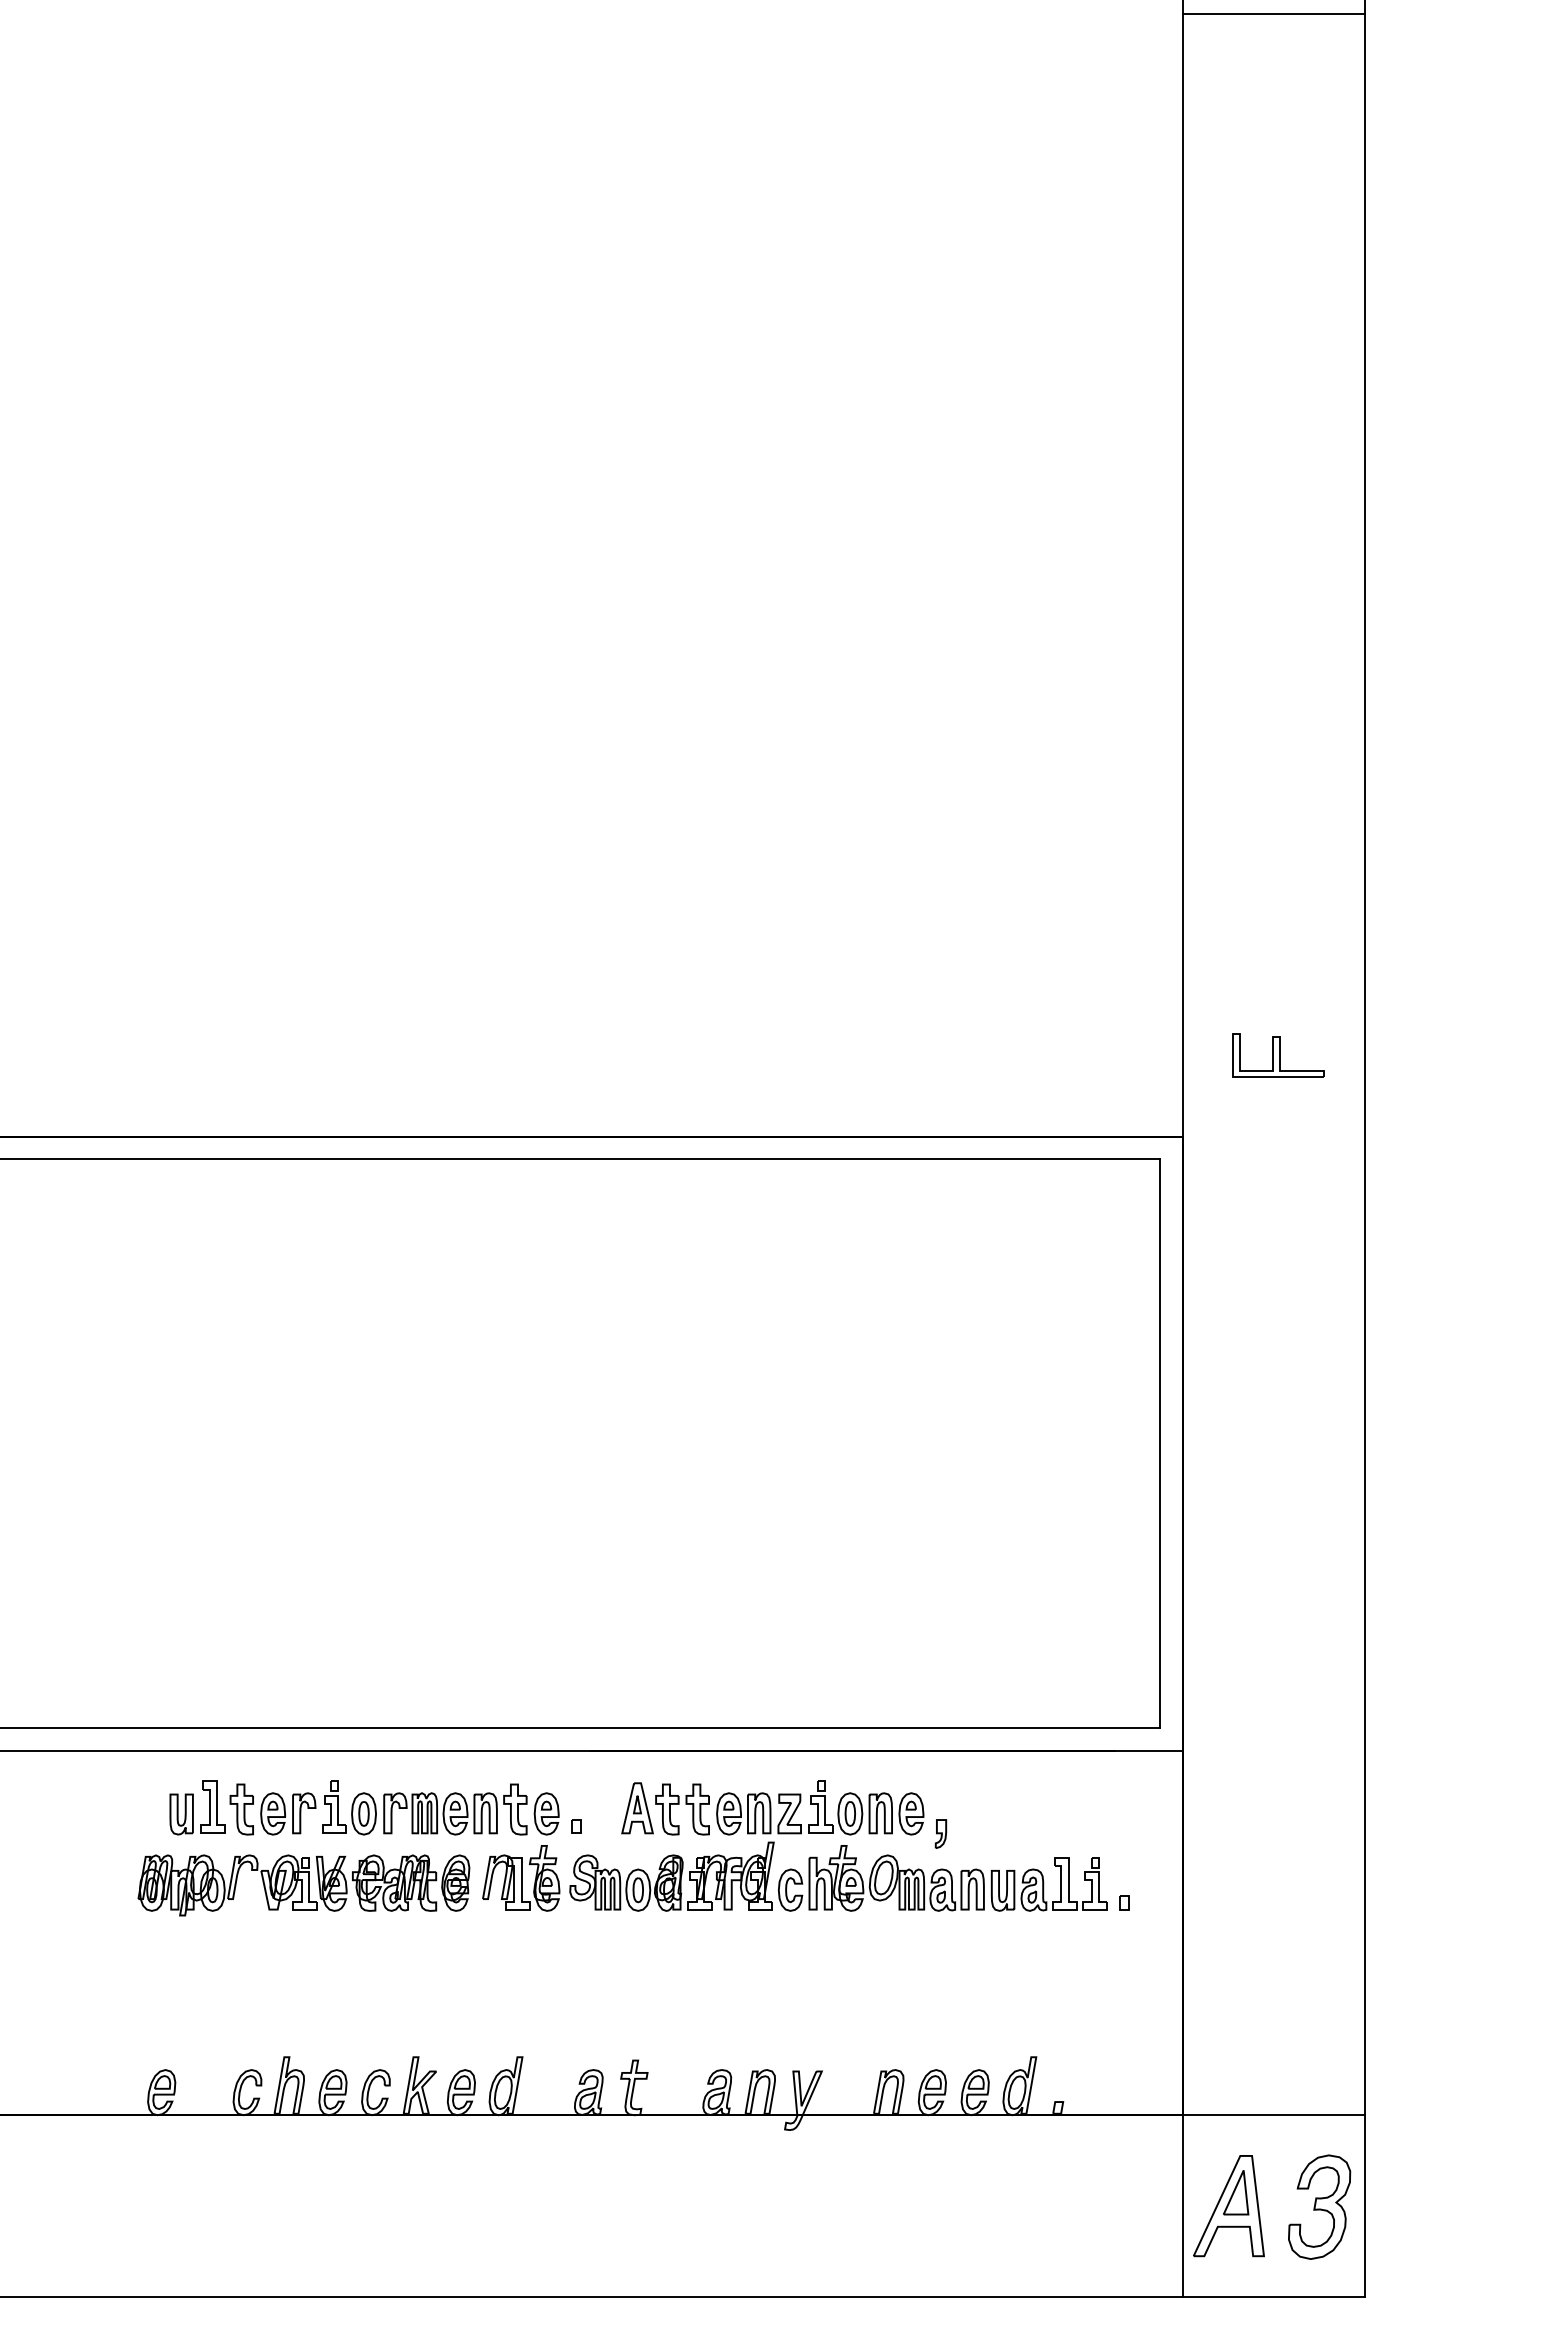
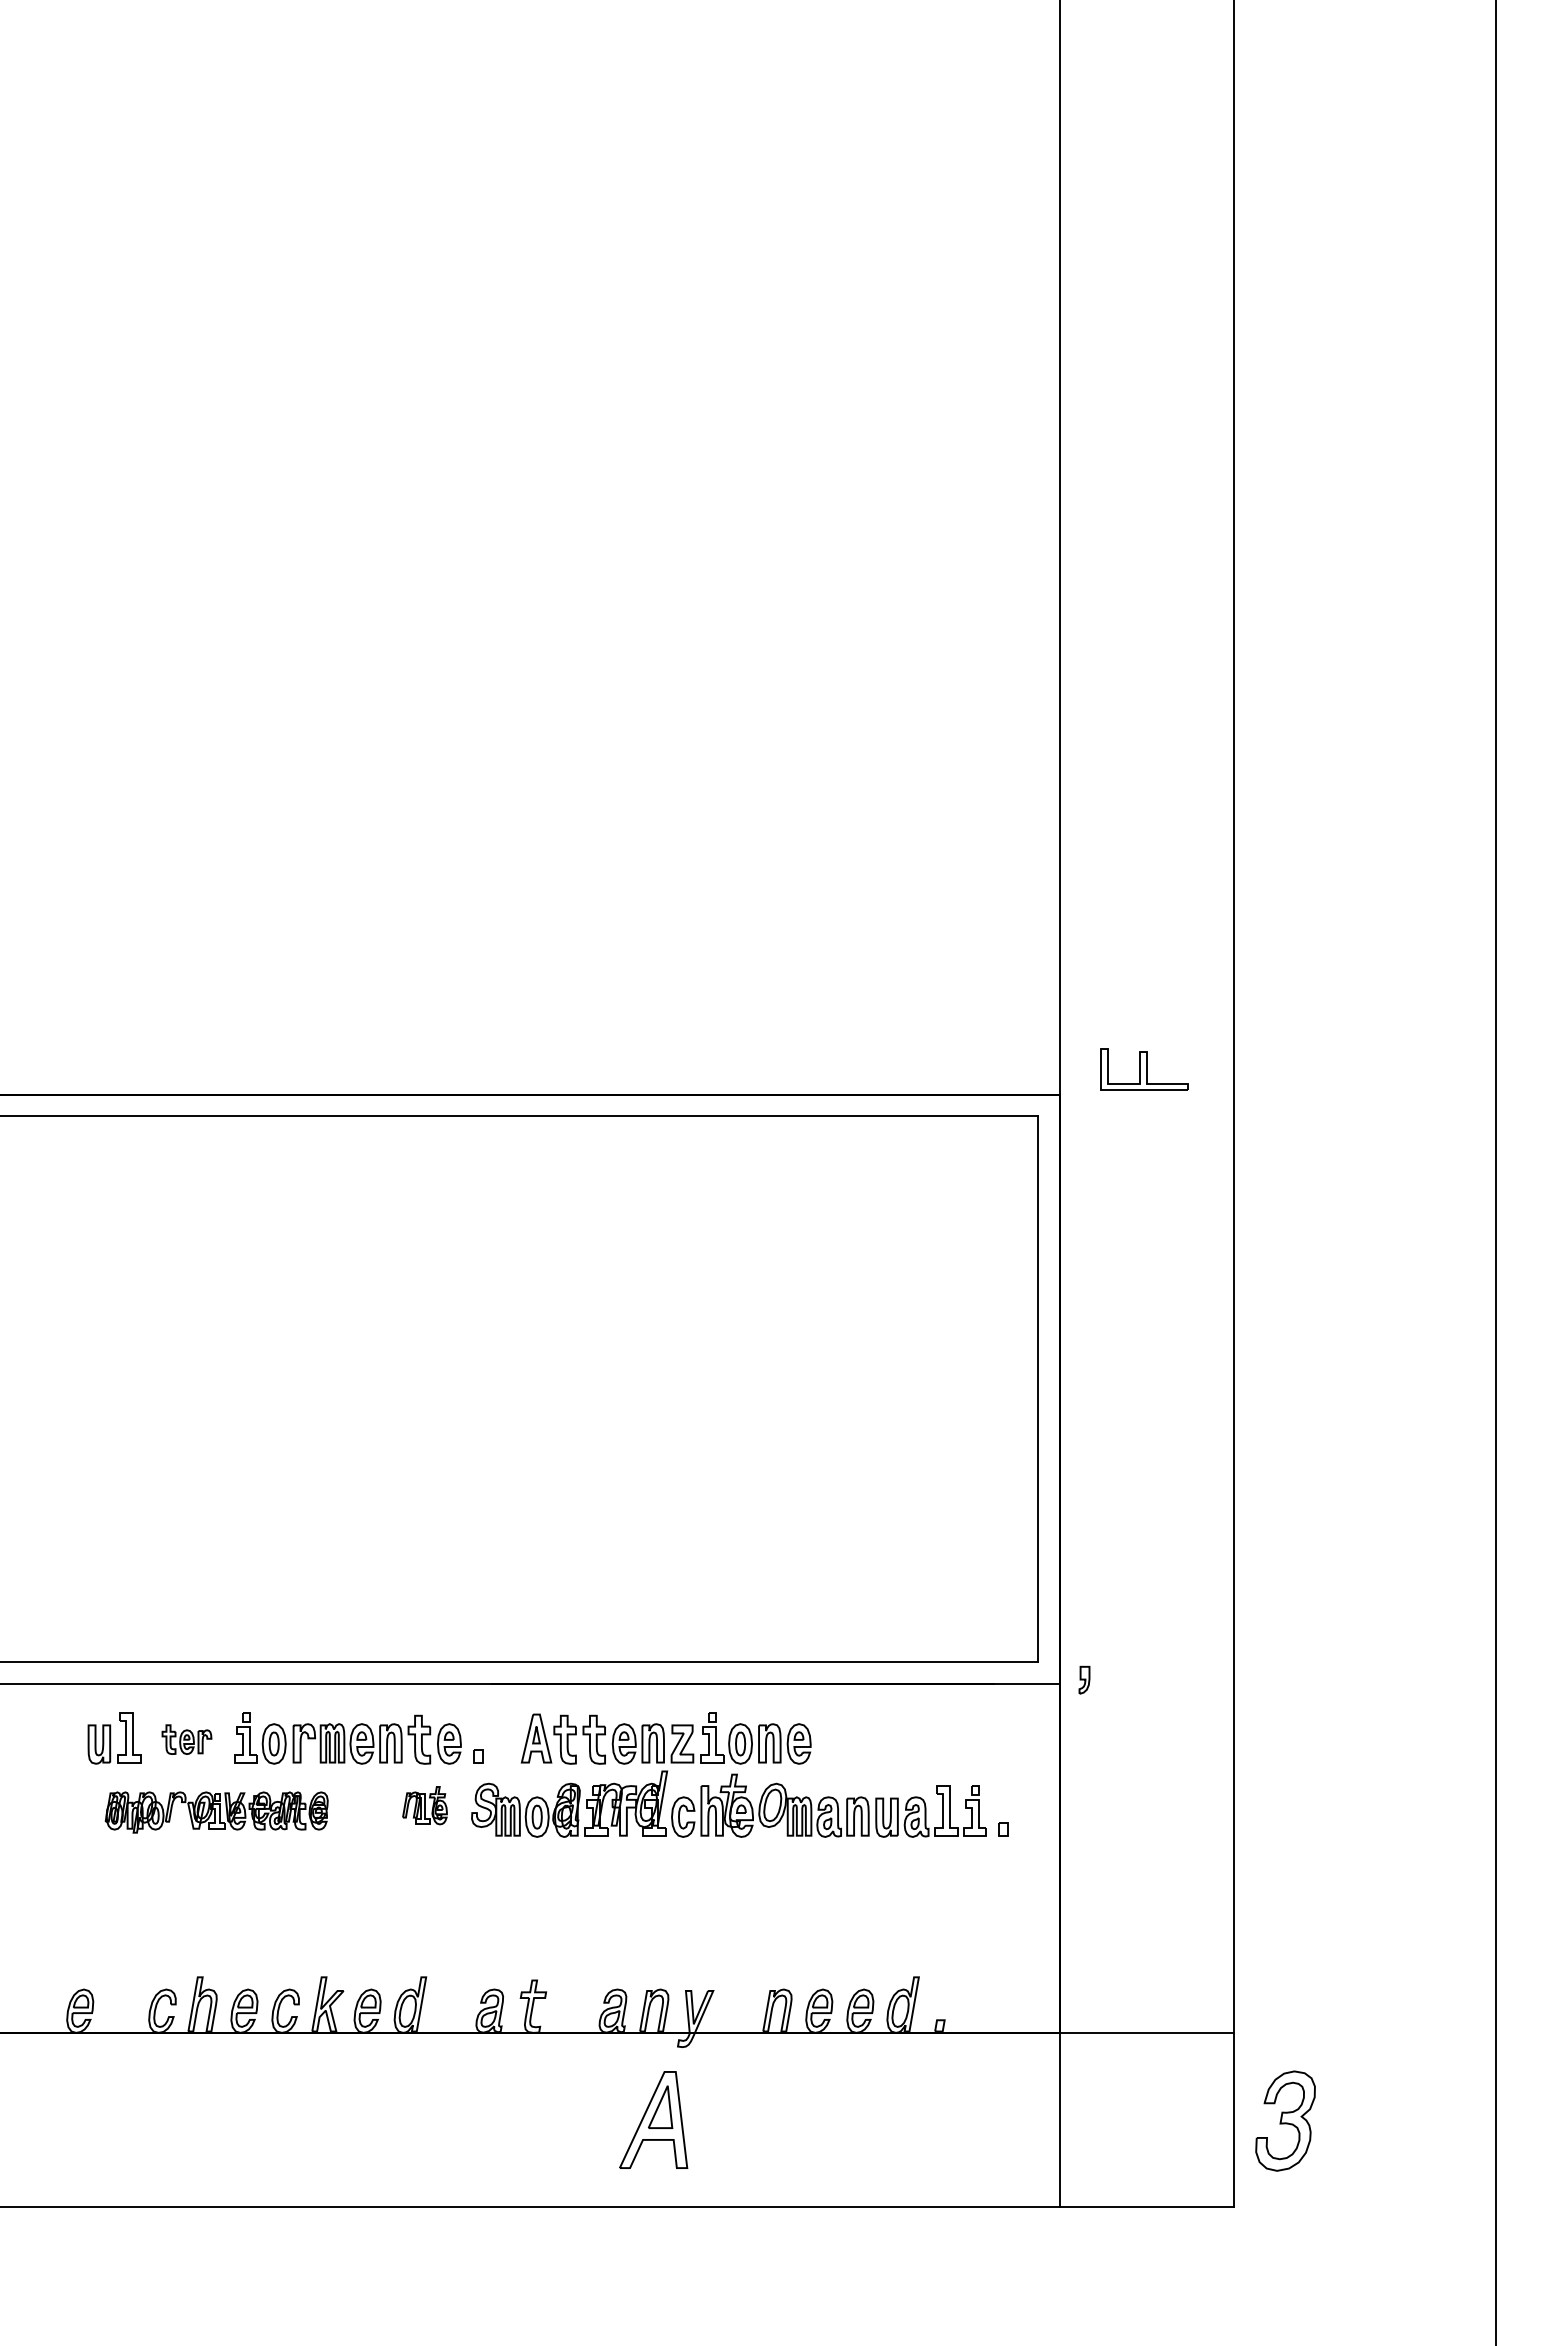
line: (1273, 14) -> (1146, 18), removed
part: (1277, 1055) -> (1144, 1069), moved
part: (272, 1809) -> (186, 1739), size x0.6
part: (940, 1833) -> (1084, 1679), moved
part: (520, 1878) -> (424, 1805), size x0.6
part: (303, 1885) -> (216, 1812), size x0.7
part: (1228, 2205) -> (653, 2119), moved
part: (1319, 2206) -> (1285, 2120), moved

